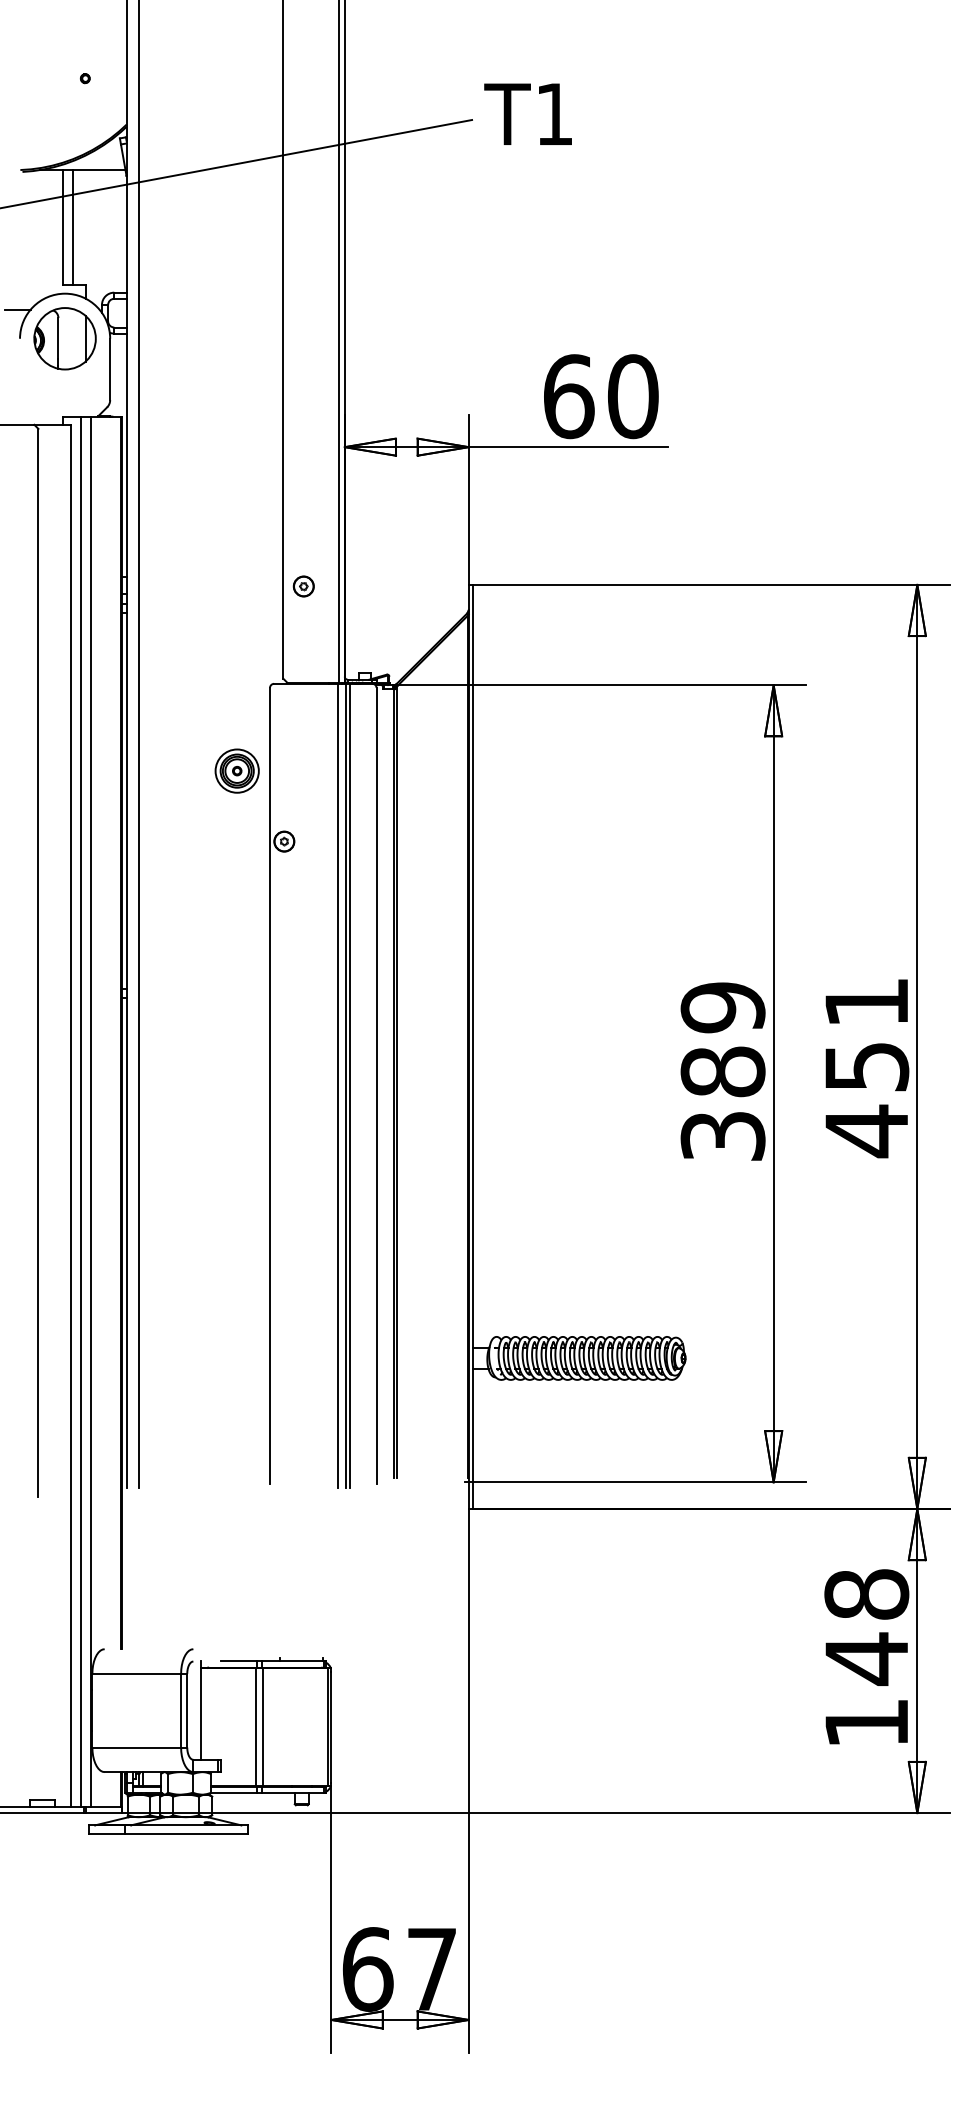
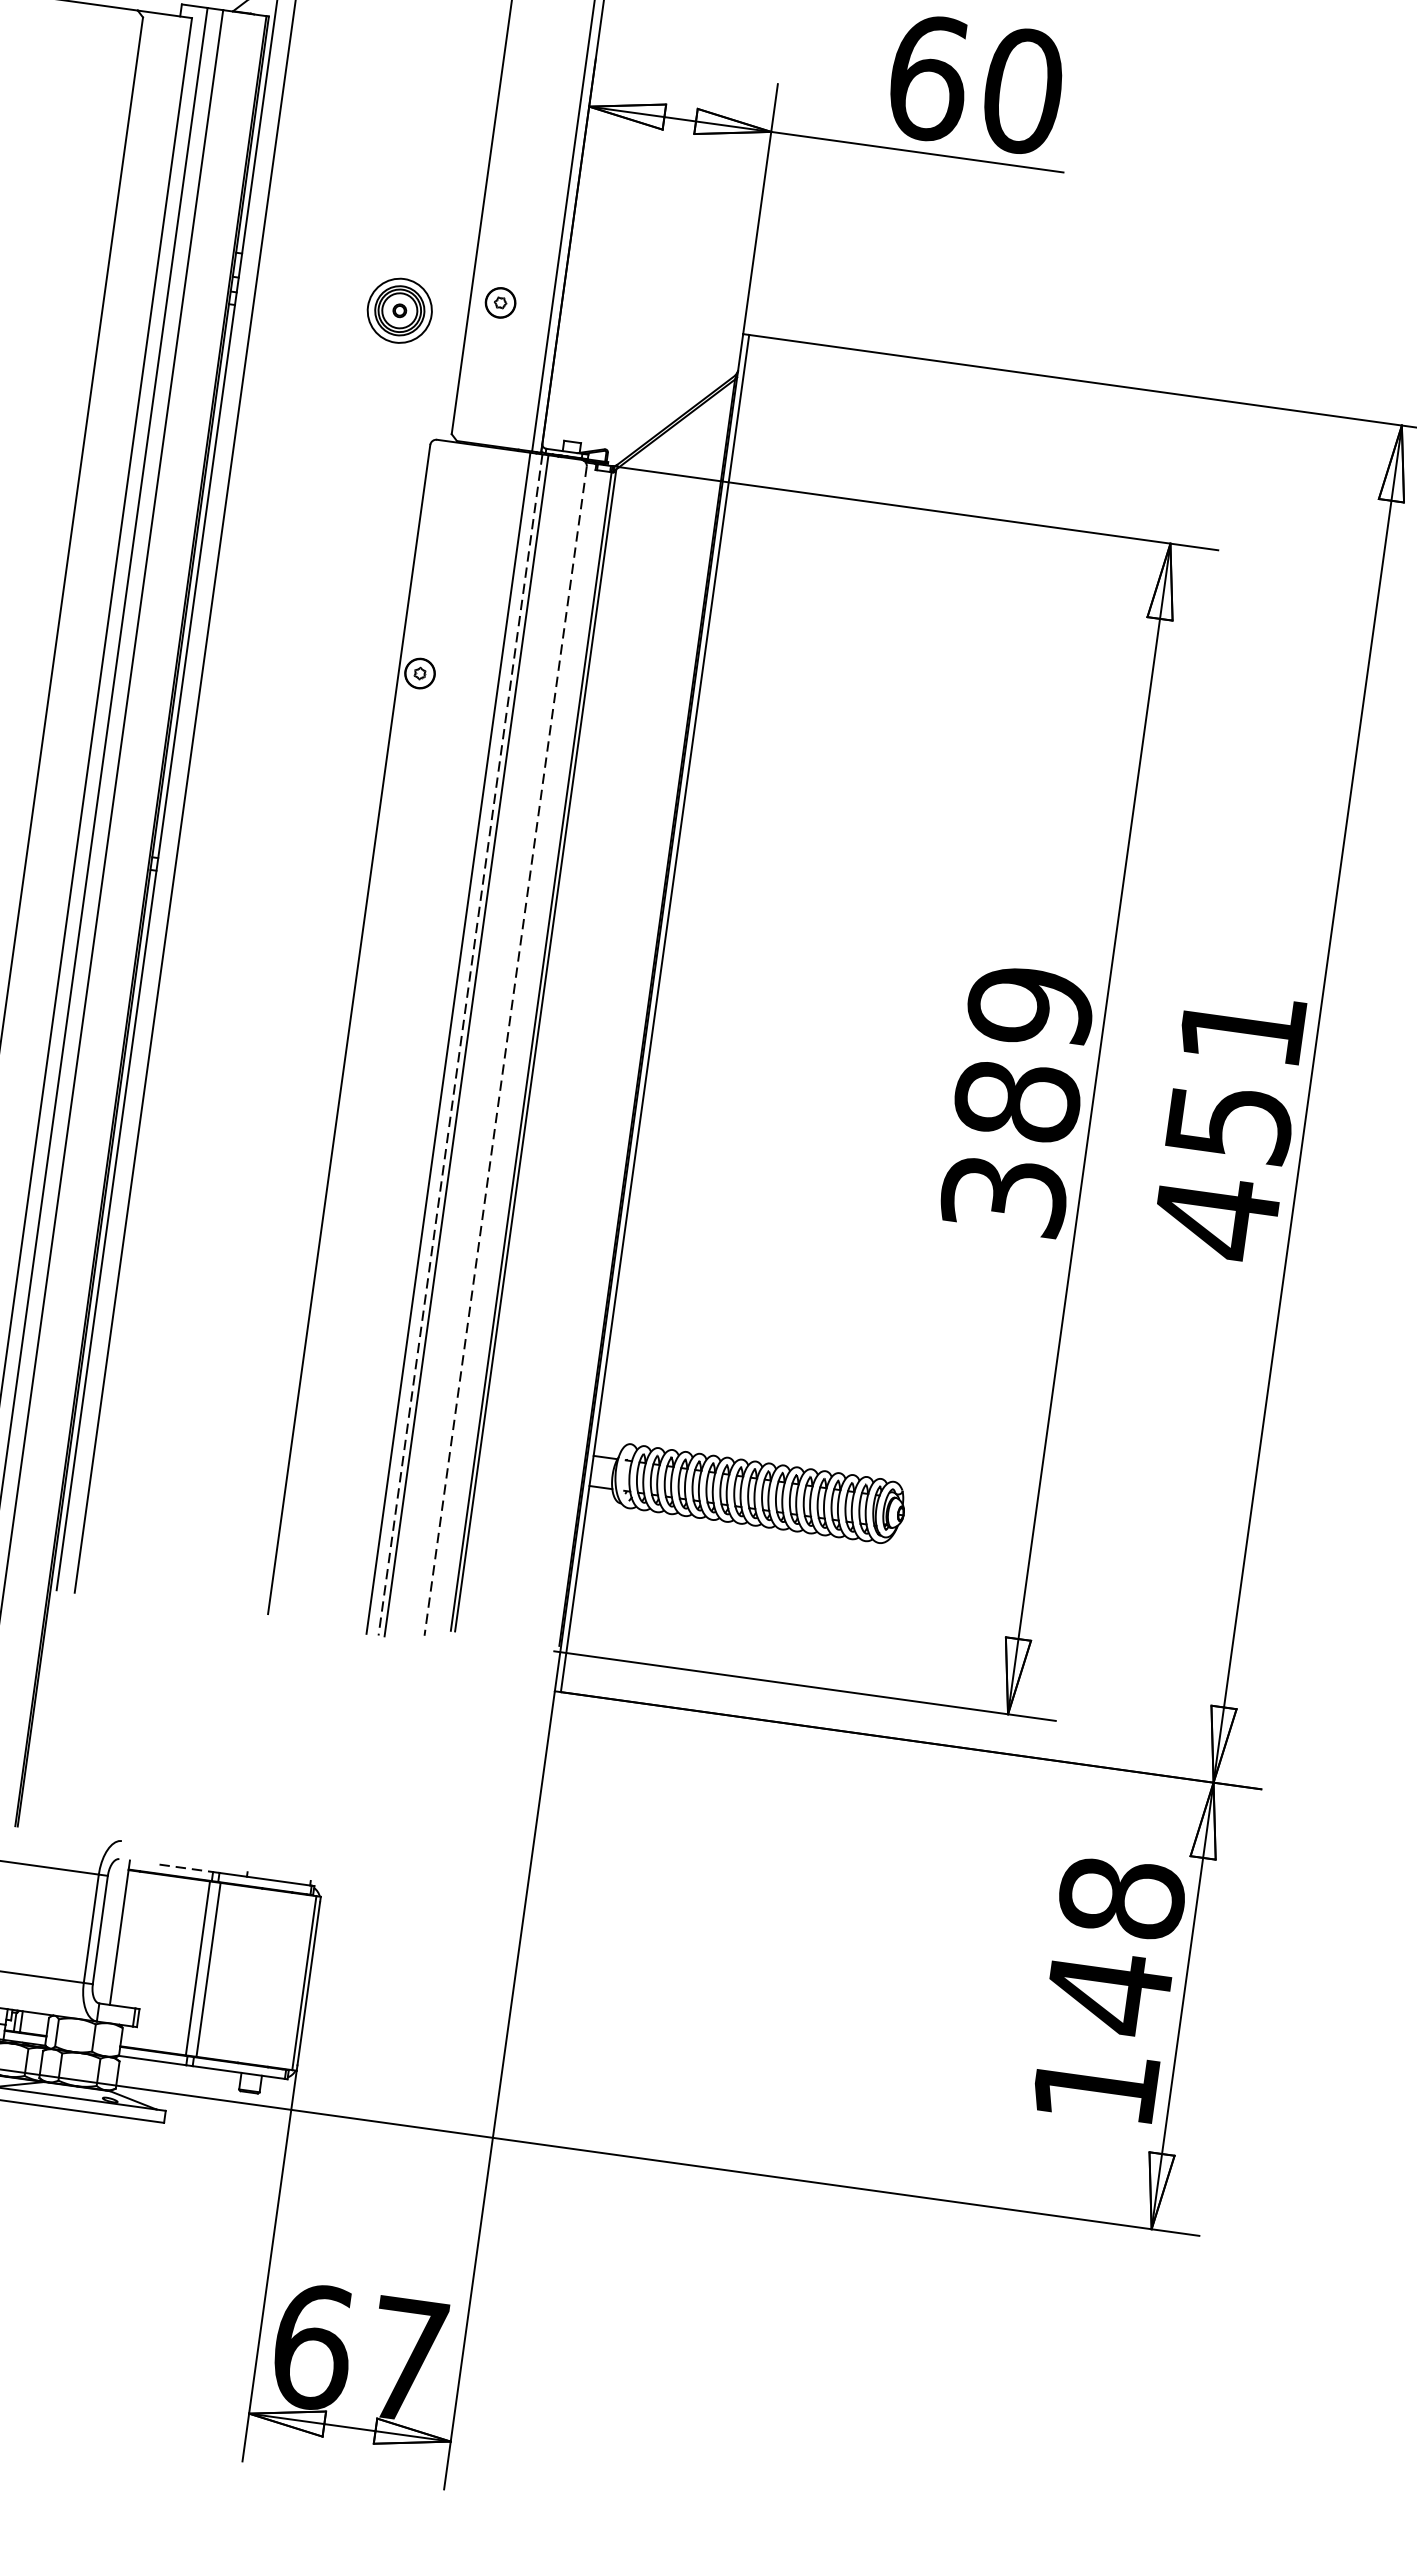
part: (236, 770) -> (398, 309), moved
line: (345, 1086) -> (459, 1045), solid -> dashed
line: (376, 1086) -> (505, 1051), solid -> dashed
line: (239, 1661) -> (187, 1868), solid -> dashed

